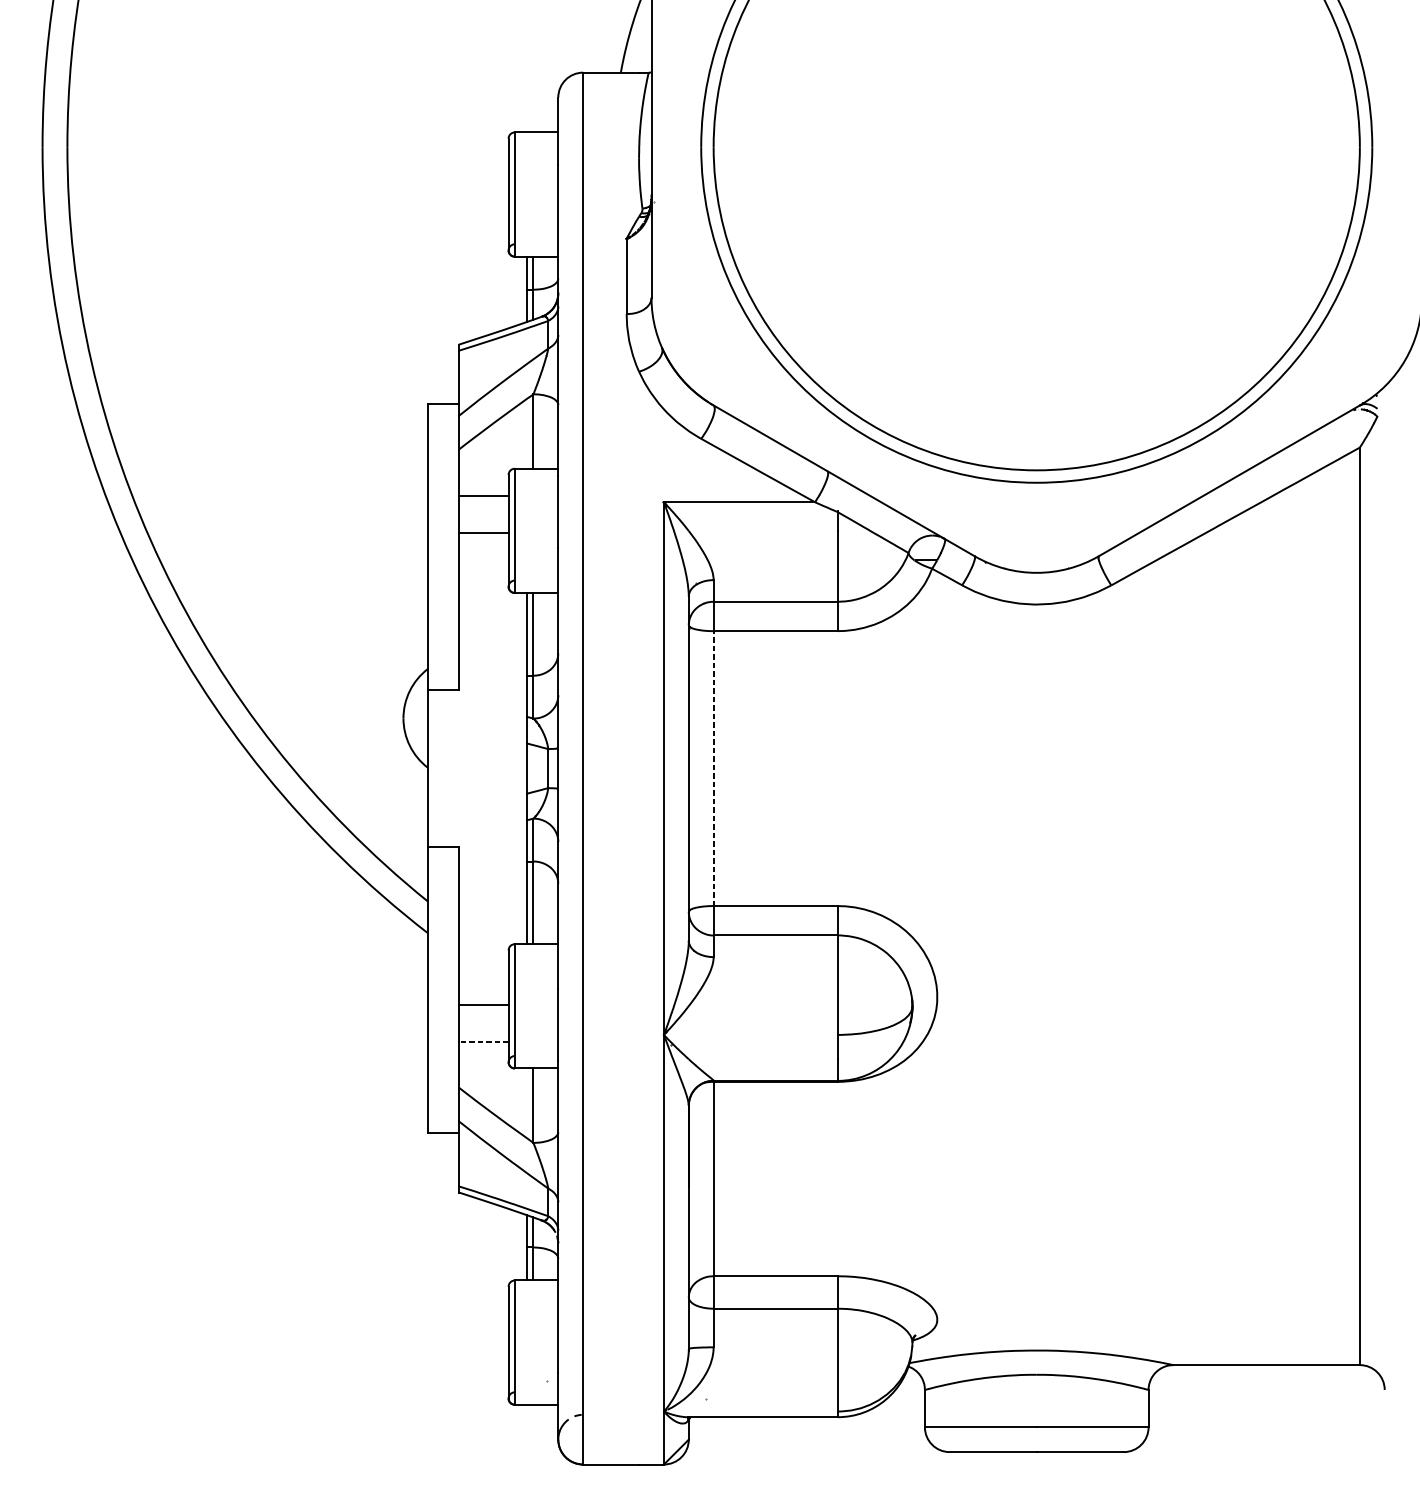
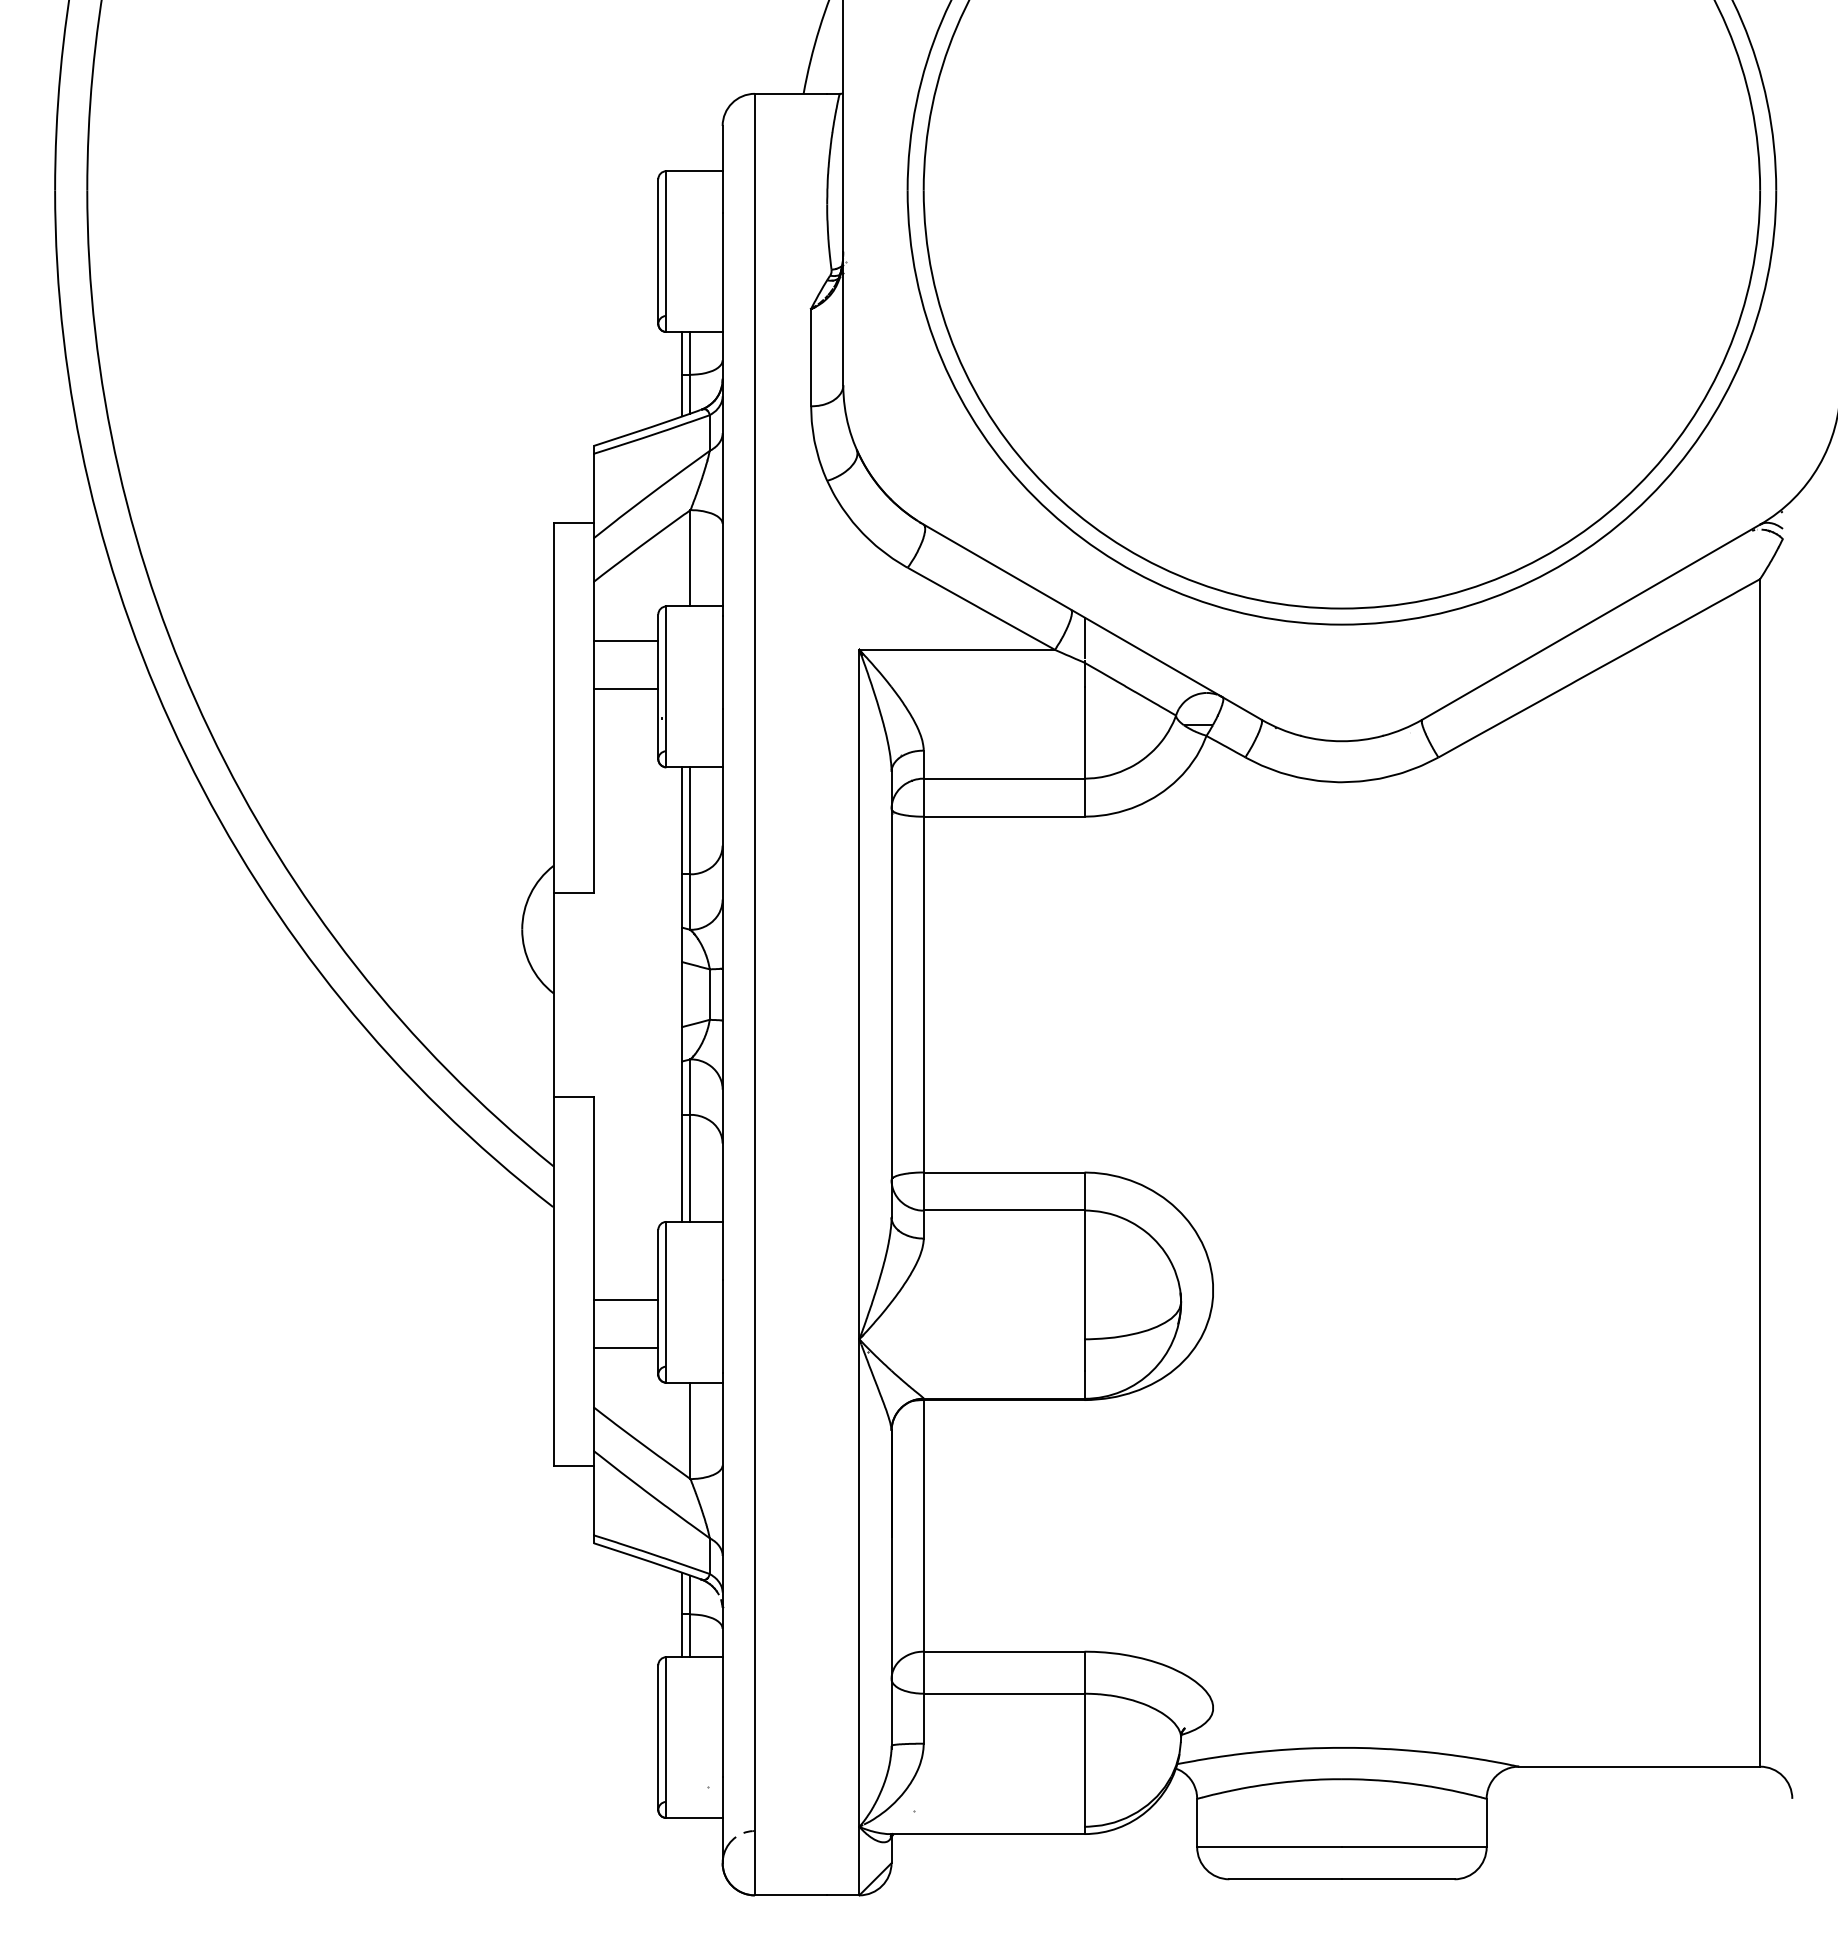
line: (837, 492) -> (1084, 637), added
line: (713, 768) -> (923, 994), dashed -> solid
line: (483, 1041) -> (625, 1347), dashed -> solid

